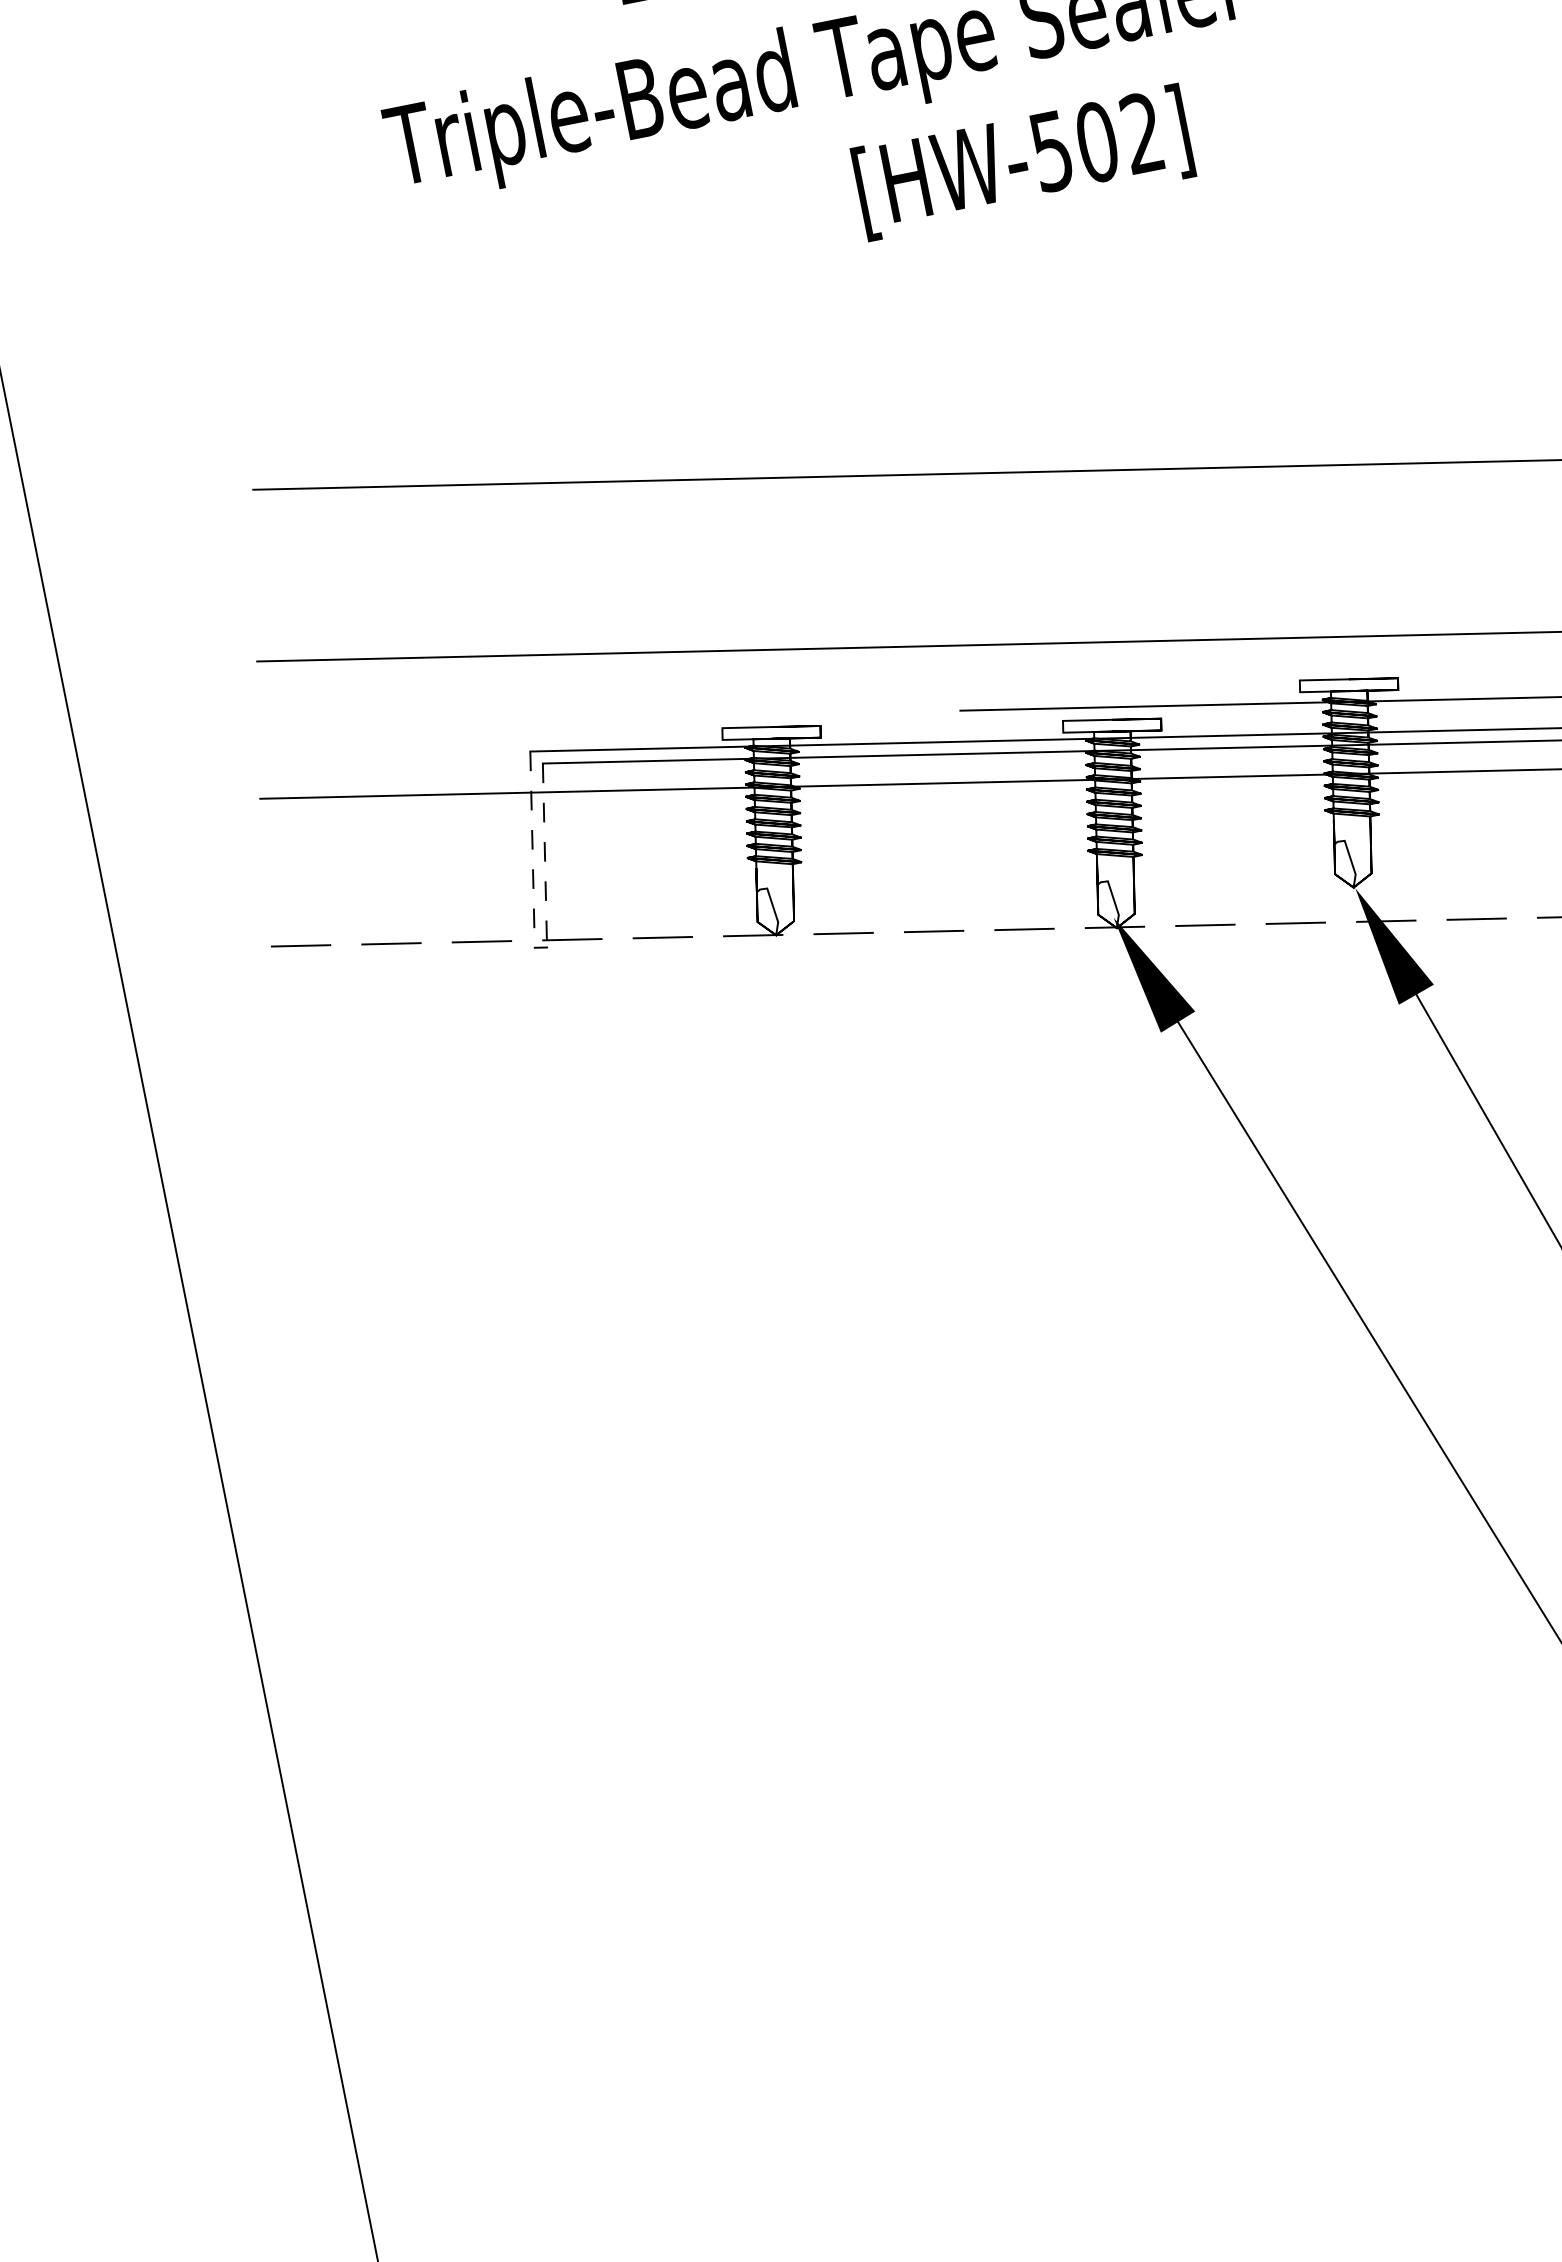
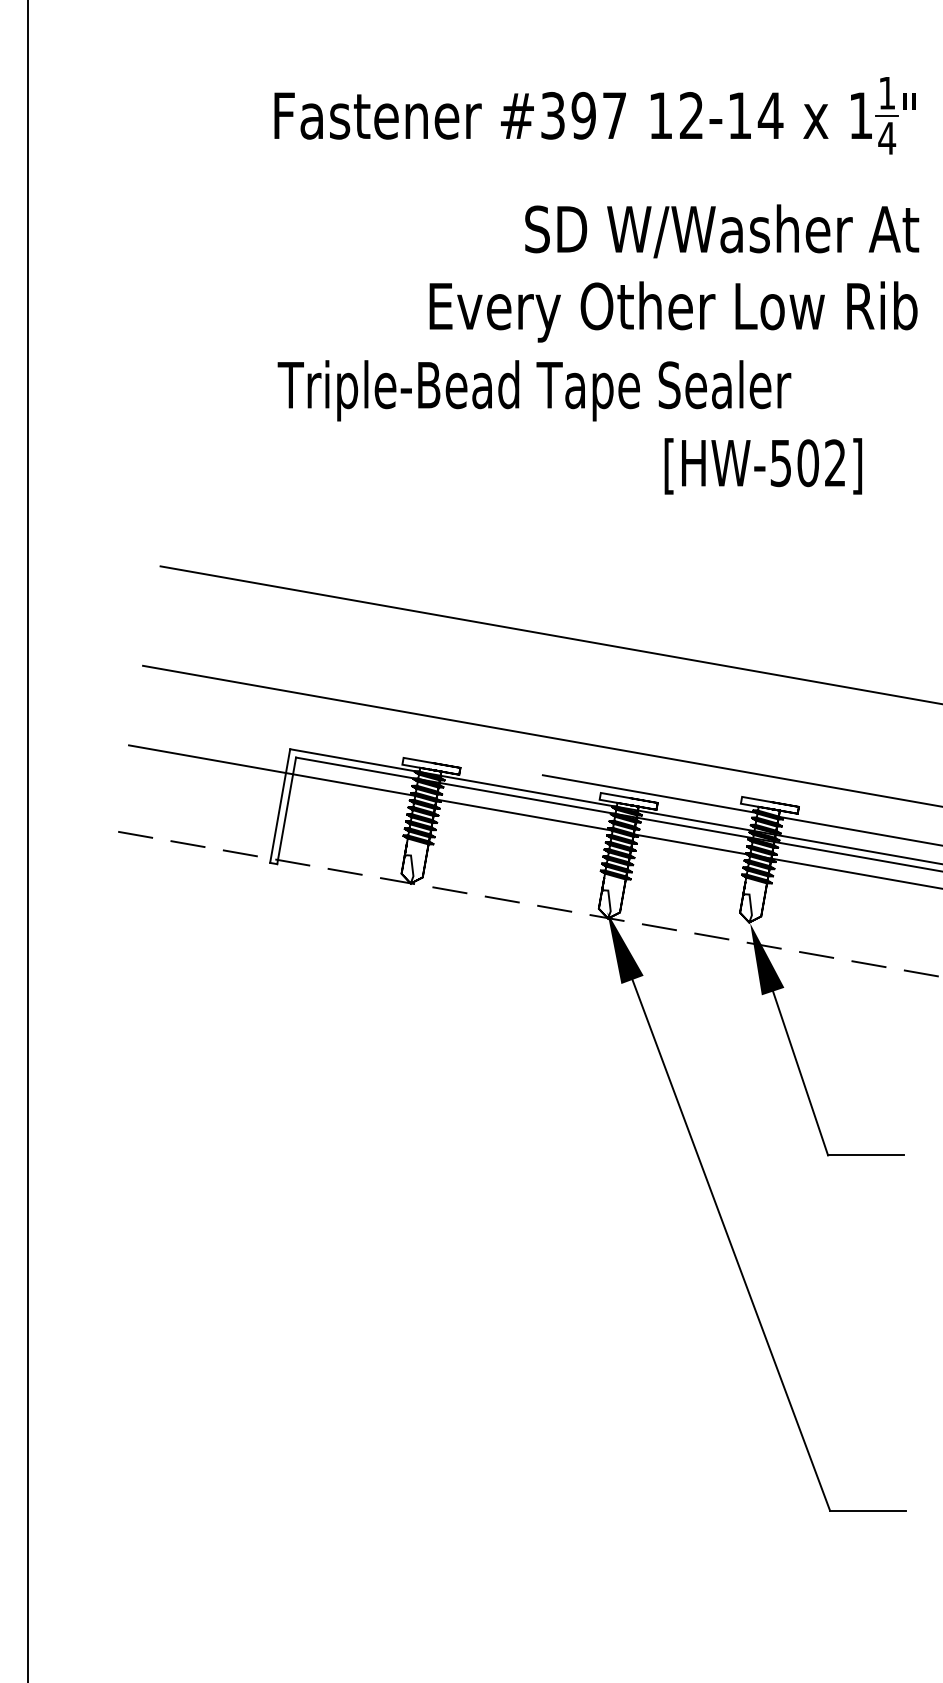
text: (1023, 162) -> (763, 466), moved
line: (533, 850) -> (280, 806), dashed -> solid
line: (544, 856) -> (286, 811), dashed -> solid

